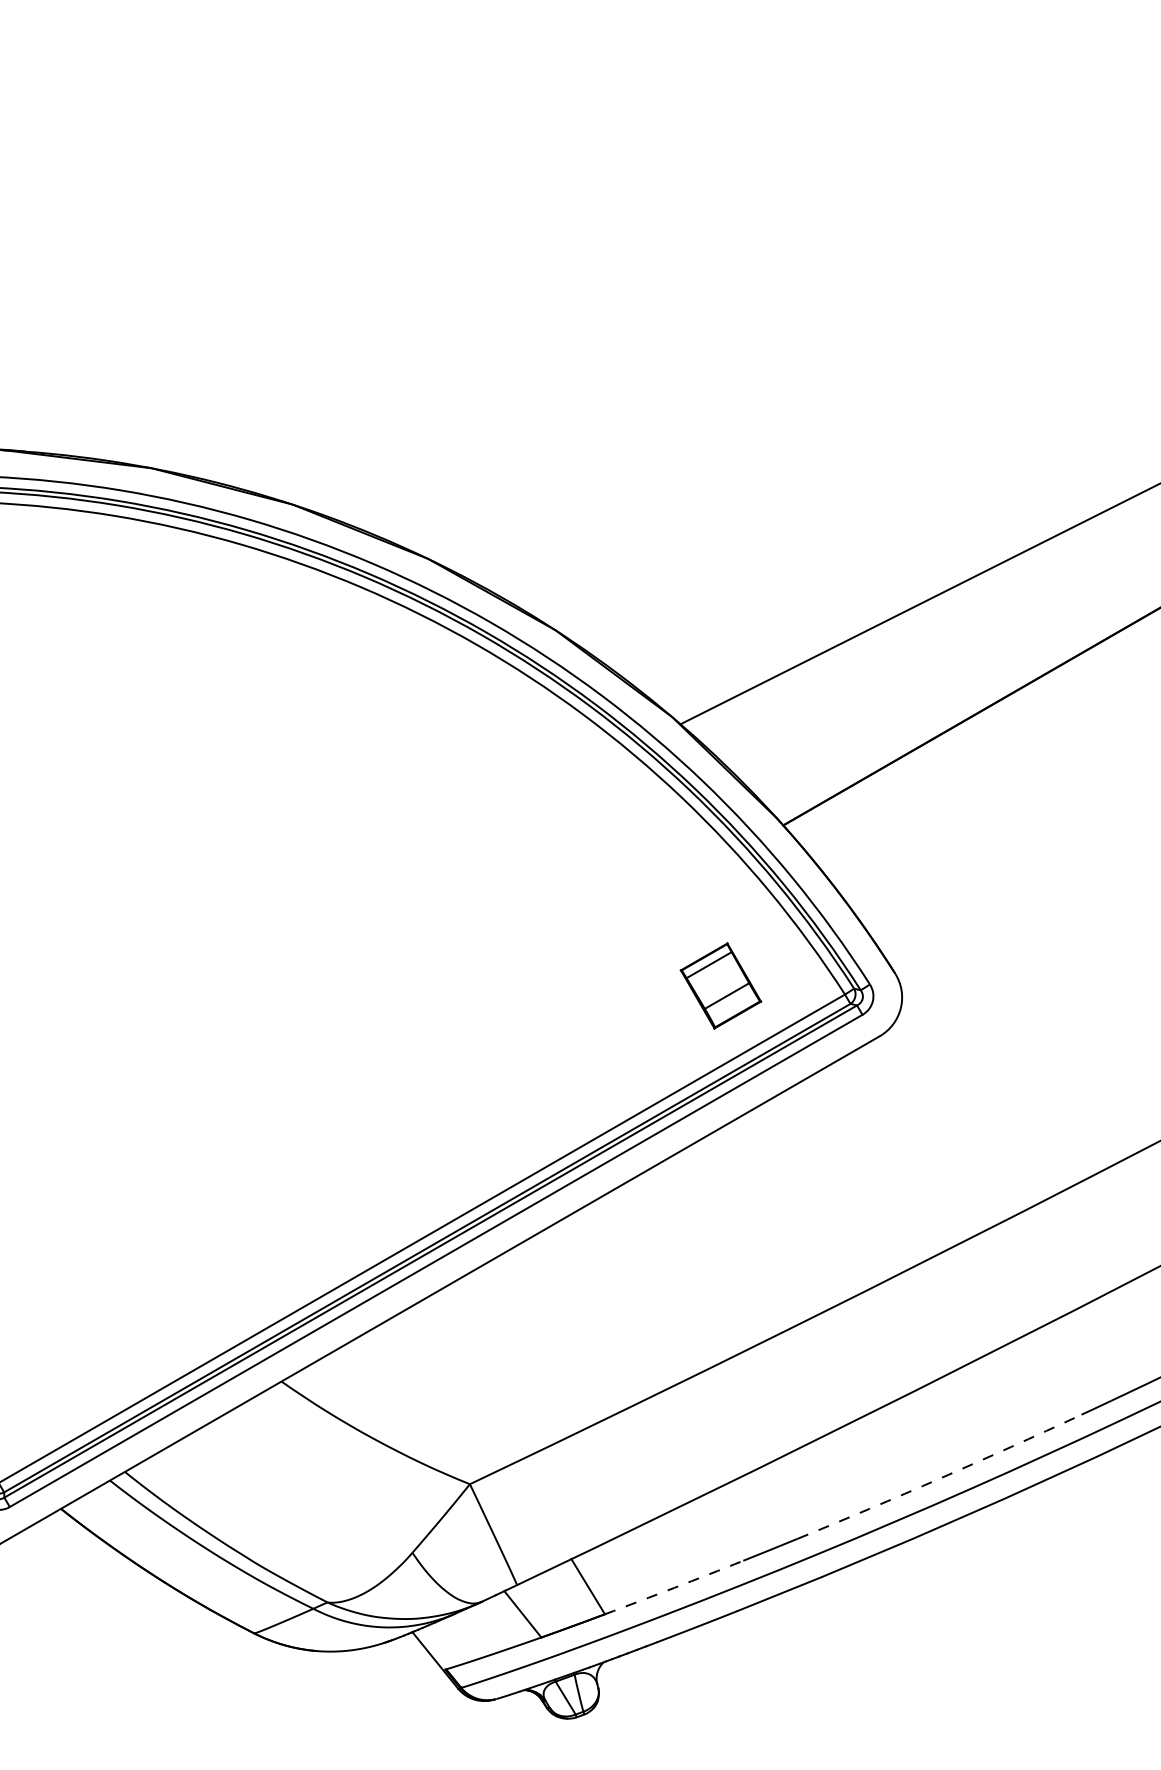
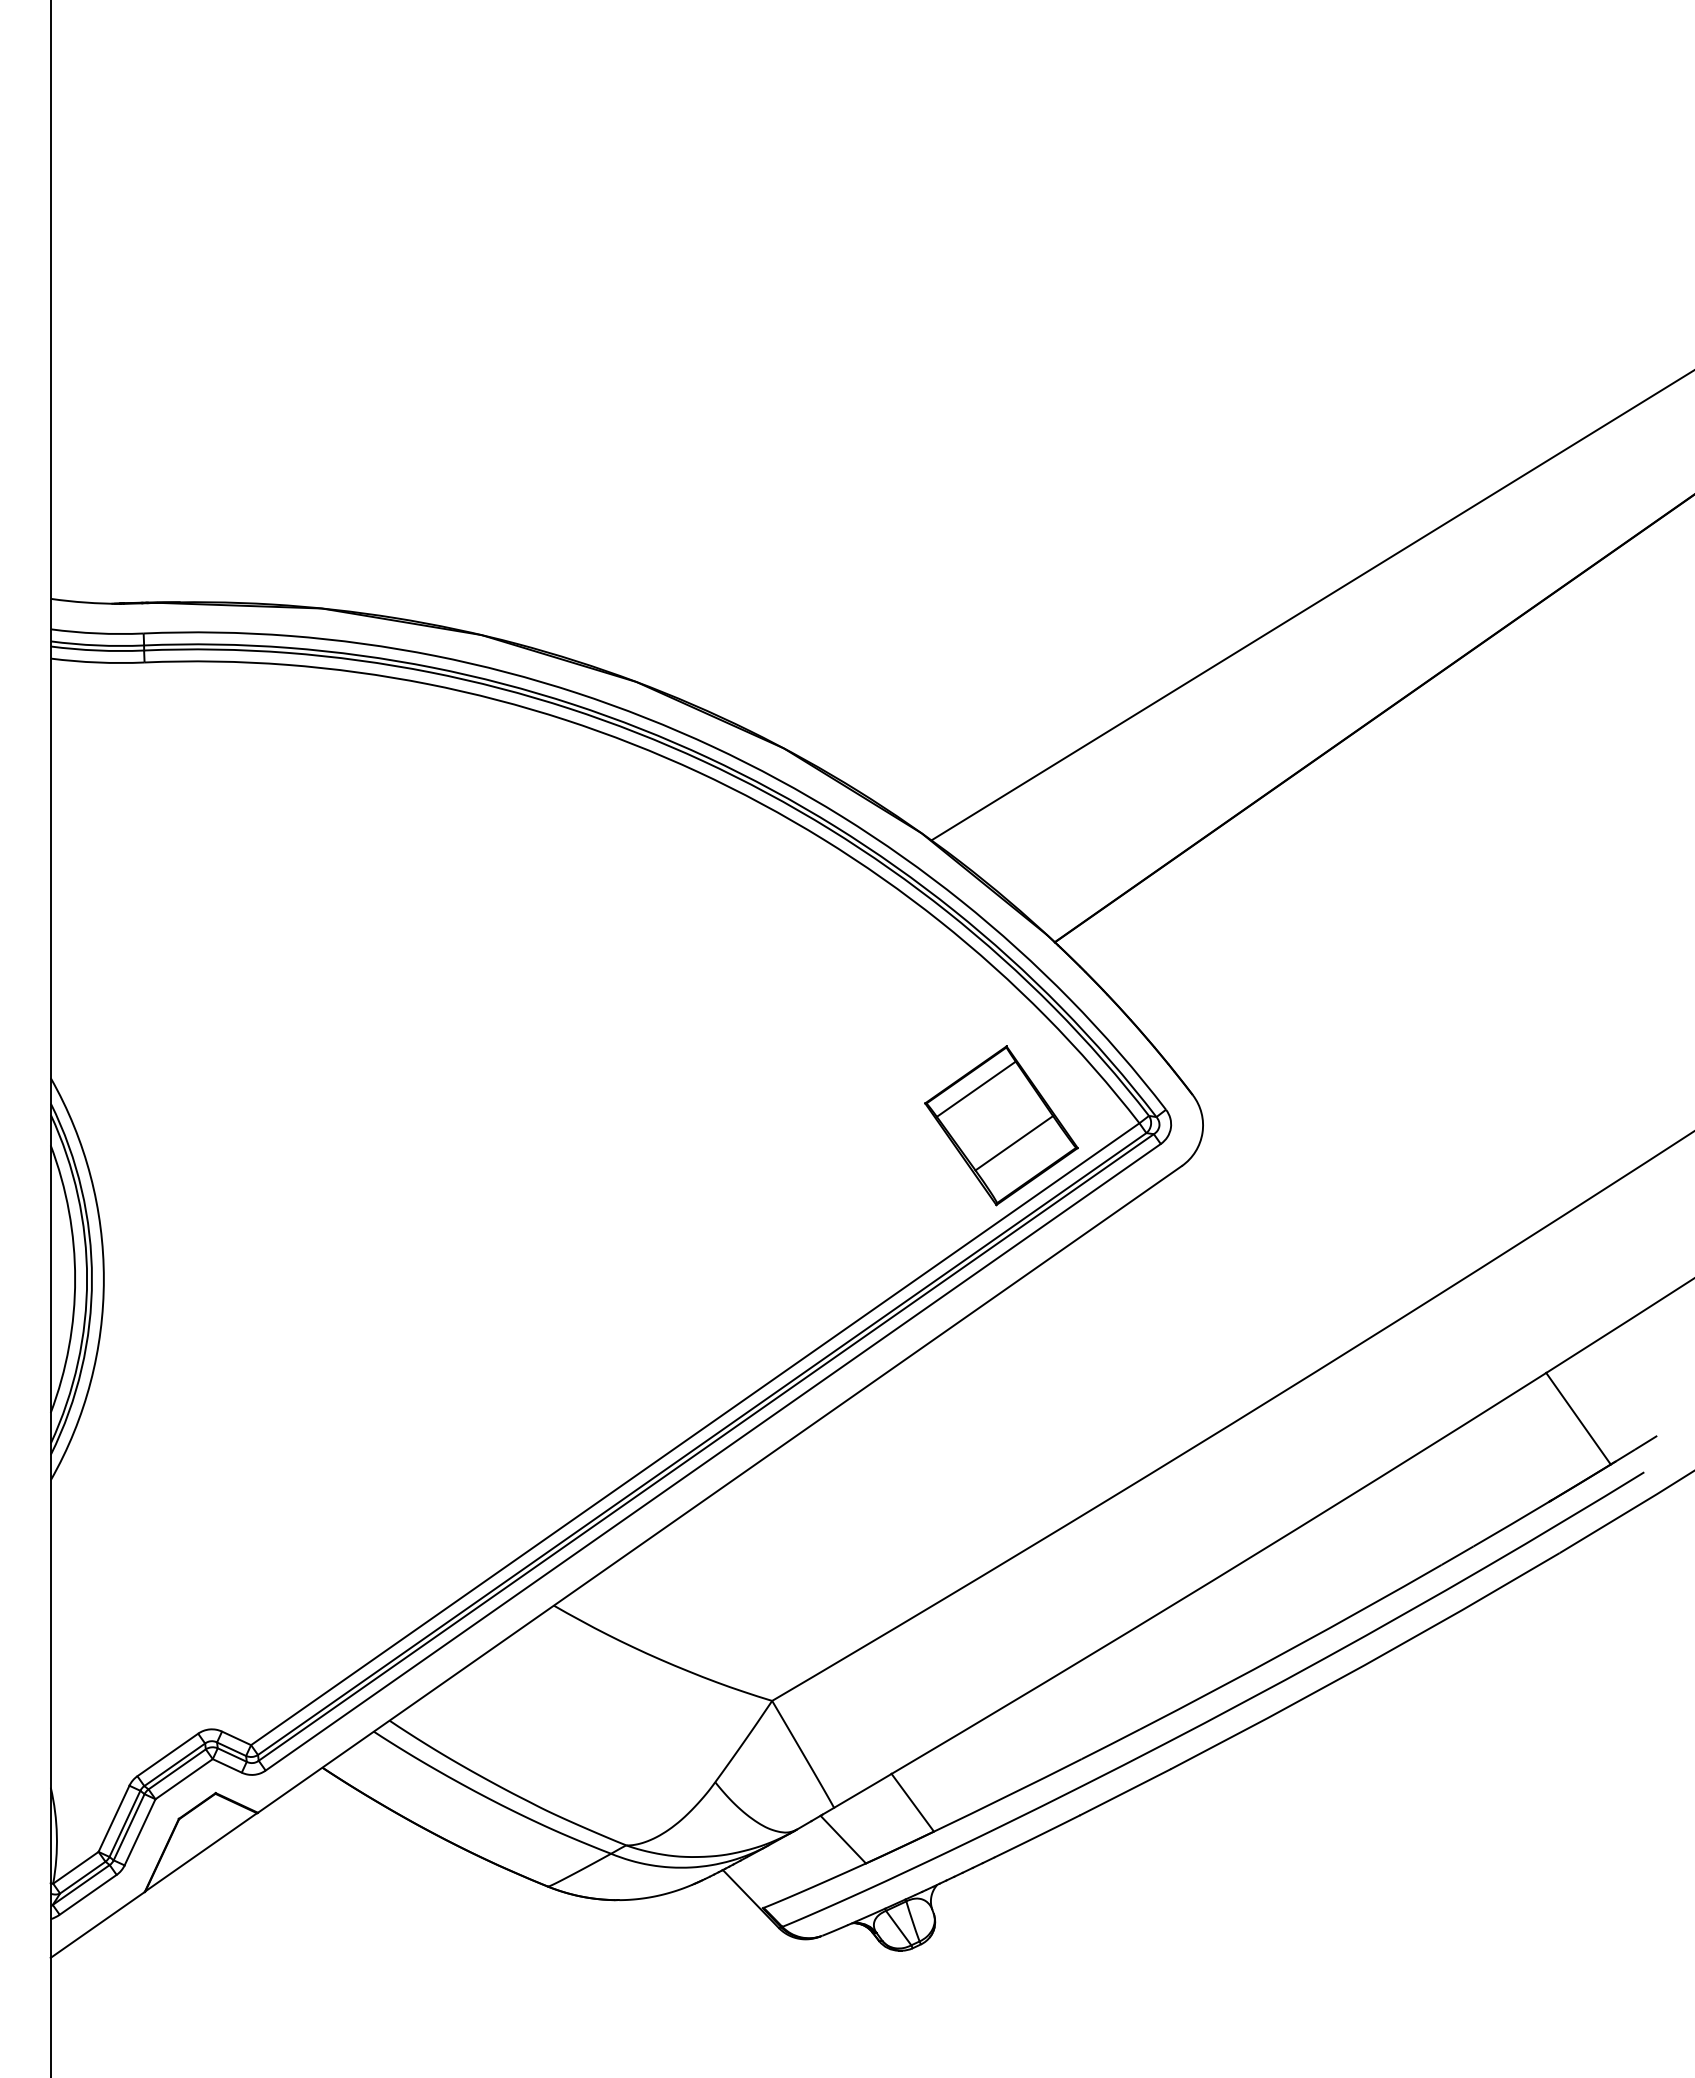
part: (721, 985) -> (1001, 1125), size x1.67
arc: (940, 1477) -> (1291, 1648), dashed -> solid
arc: (674, 1587) -> (1008, 1795), dashed -> solid

